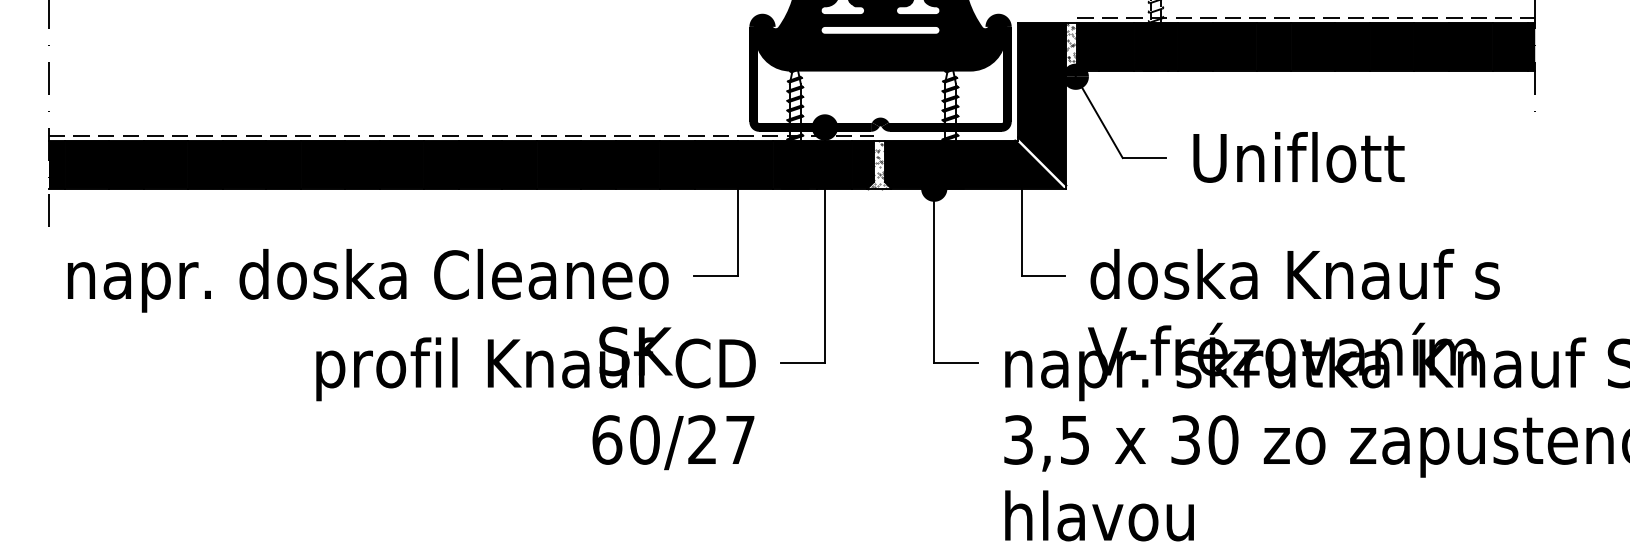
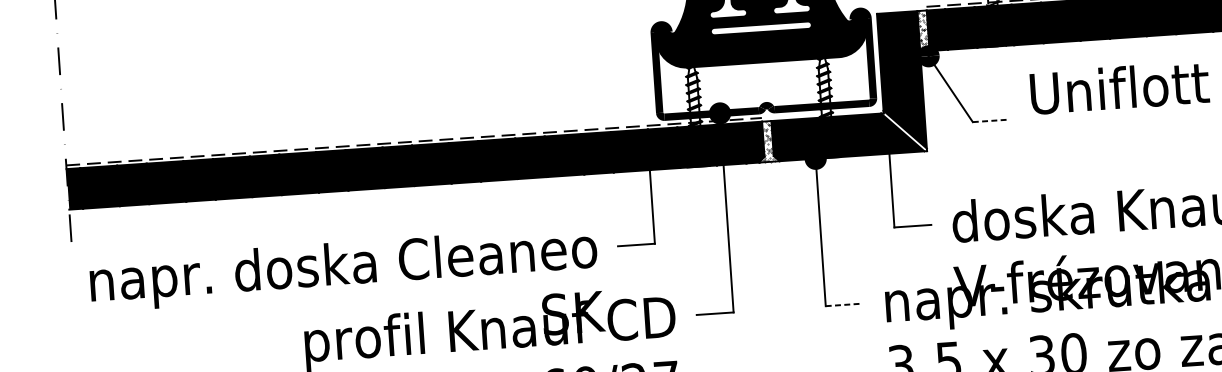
text: (1298, 157) -> (1119, 87), moved
line: (1144, 158) -> (991, 121), solid -> dashed
line: (956, 363) -> (844, 304), solid -> dashed

